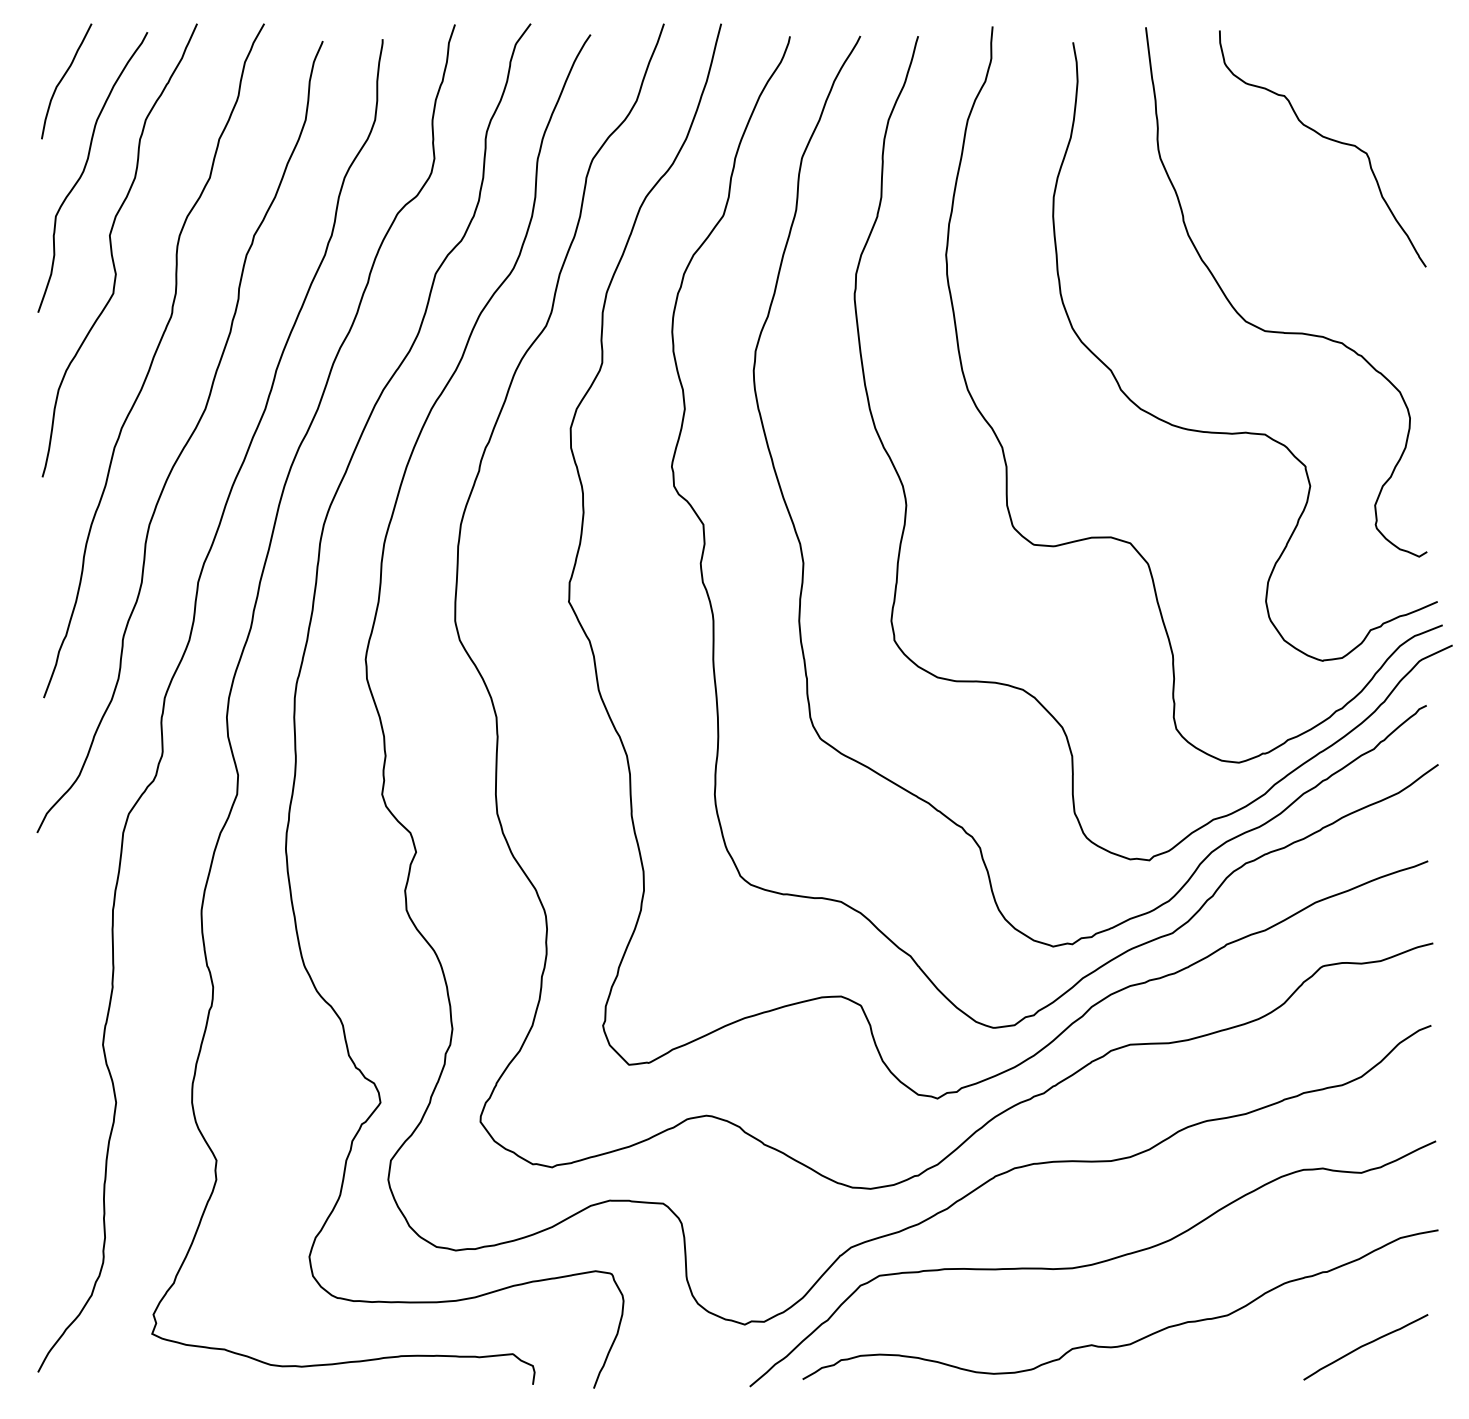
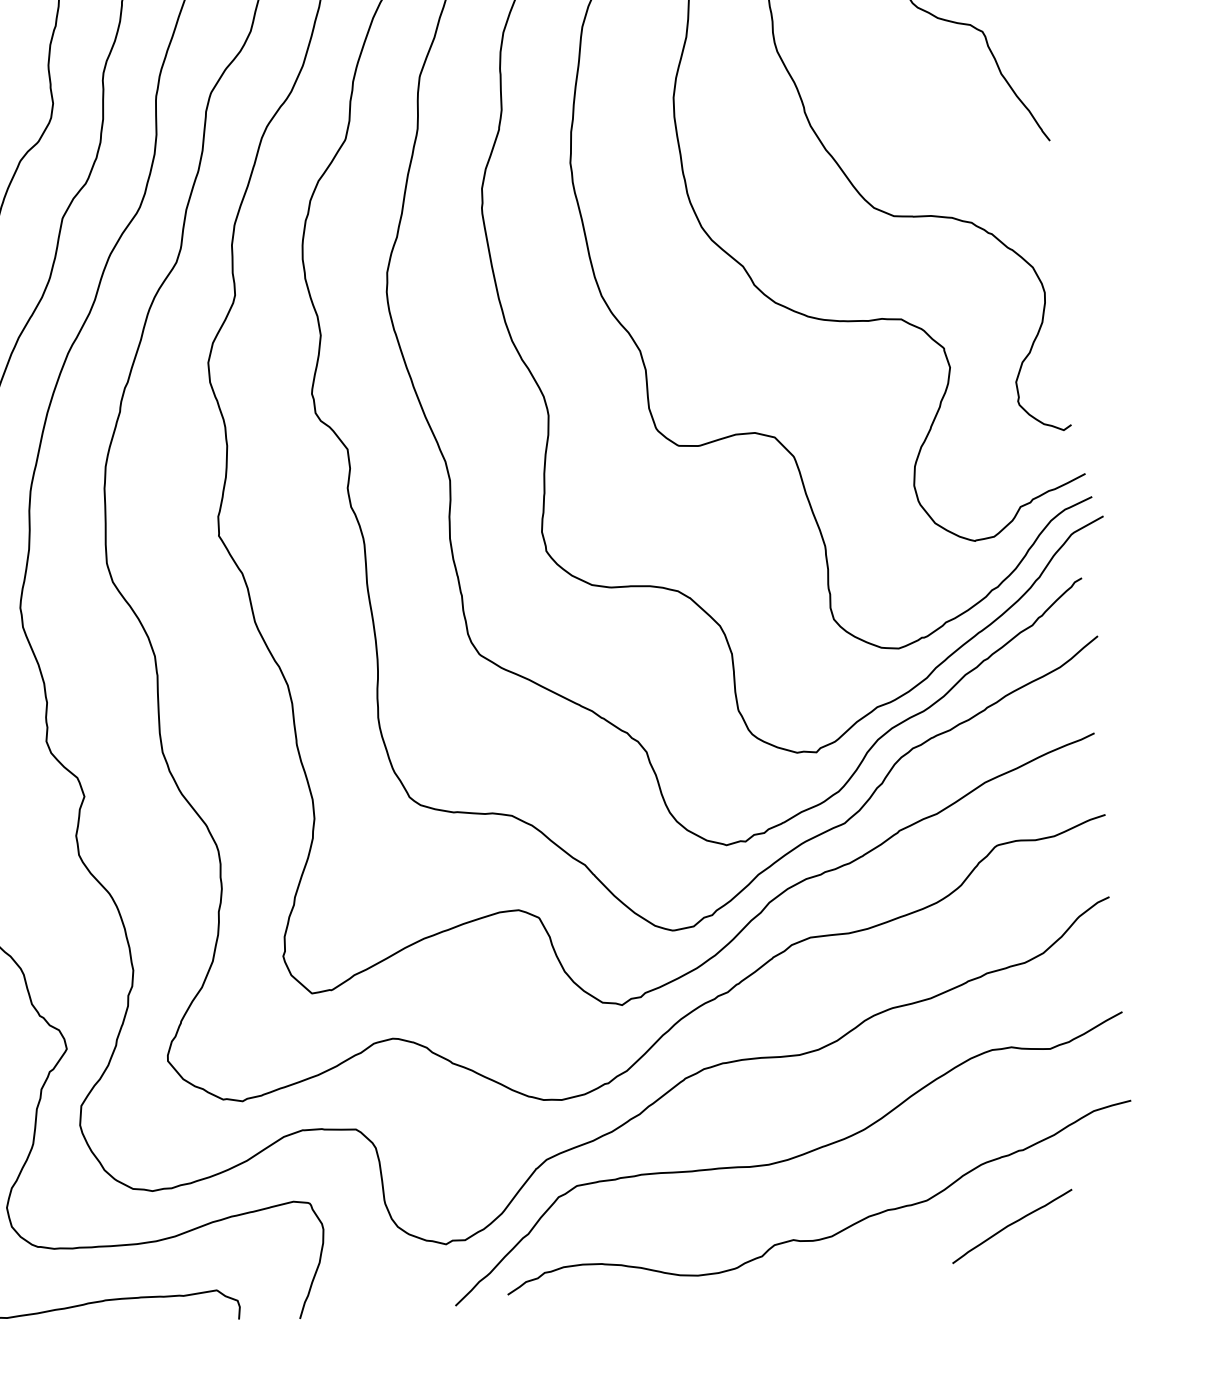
curve: (1364, 1346) -> (1010, 1225), moved

